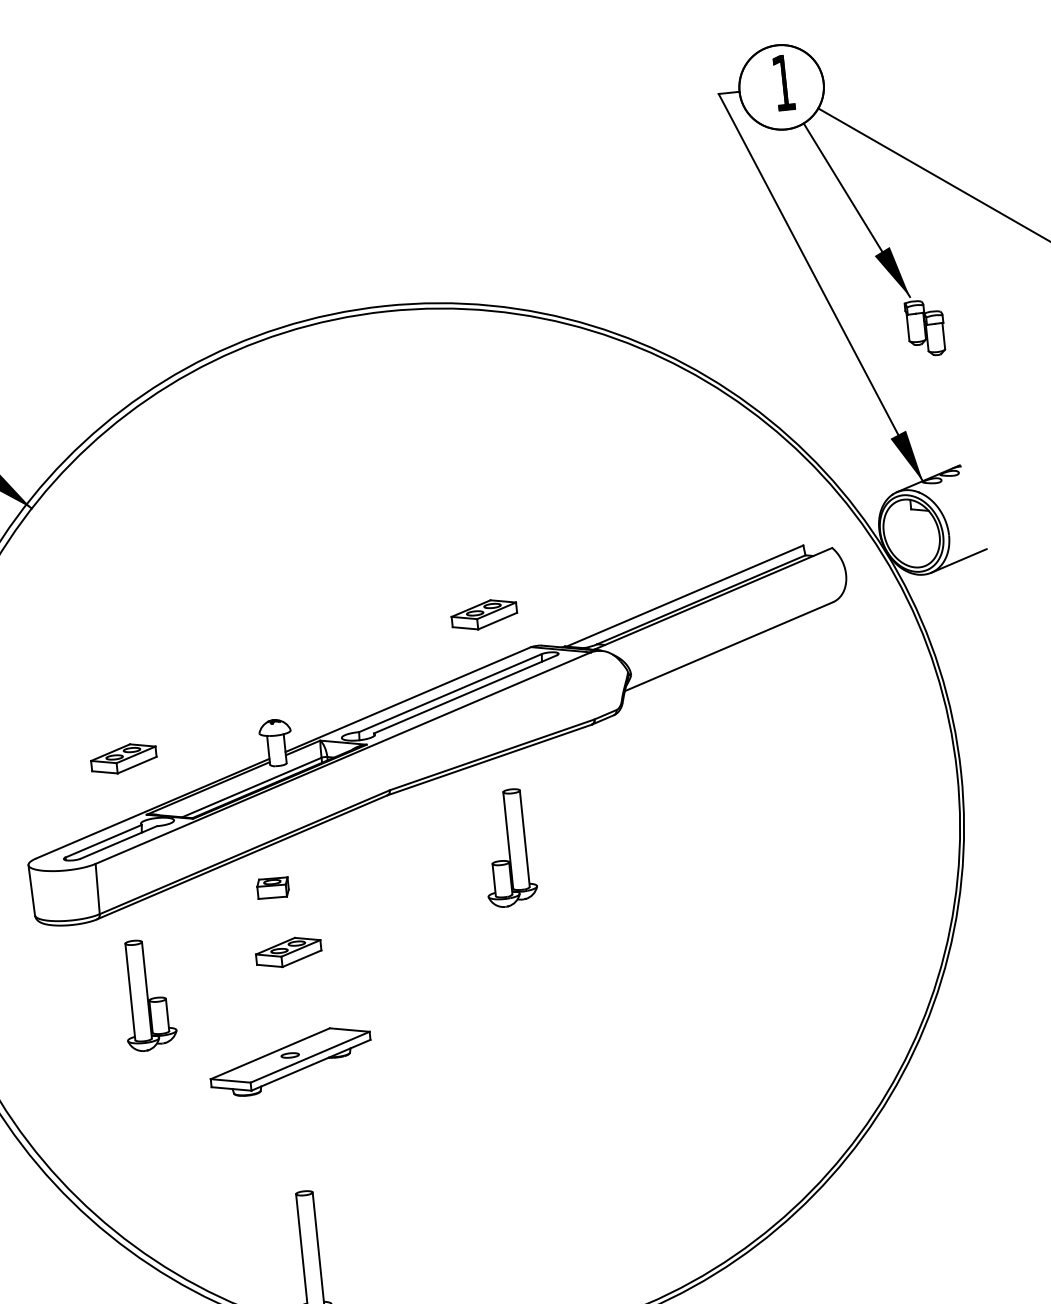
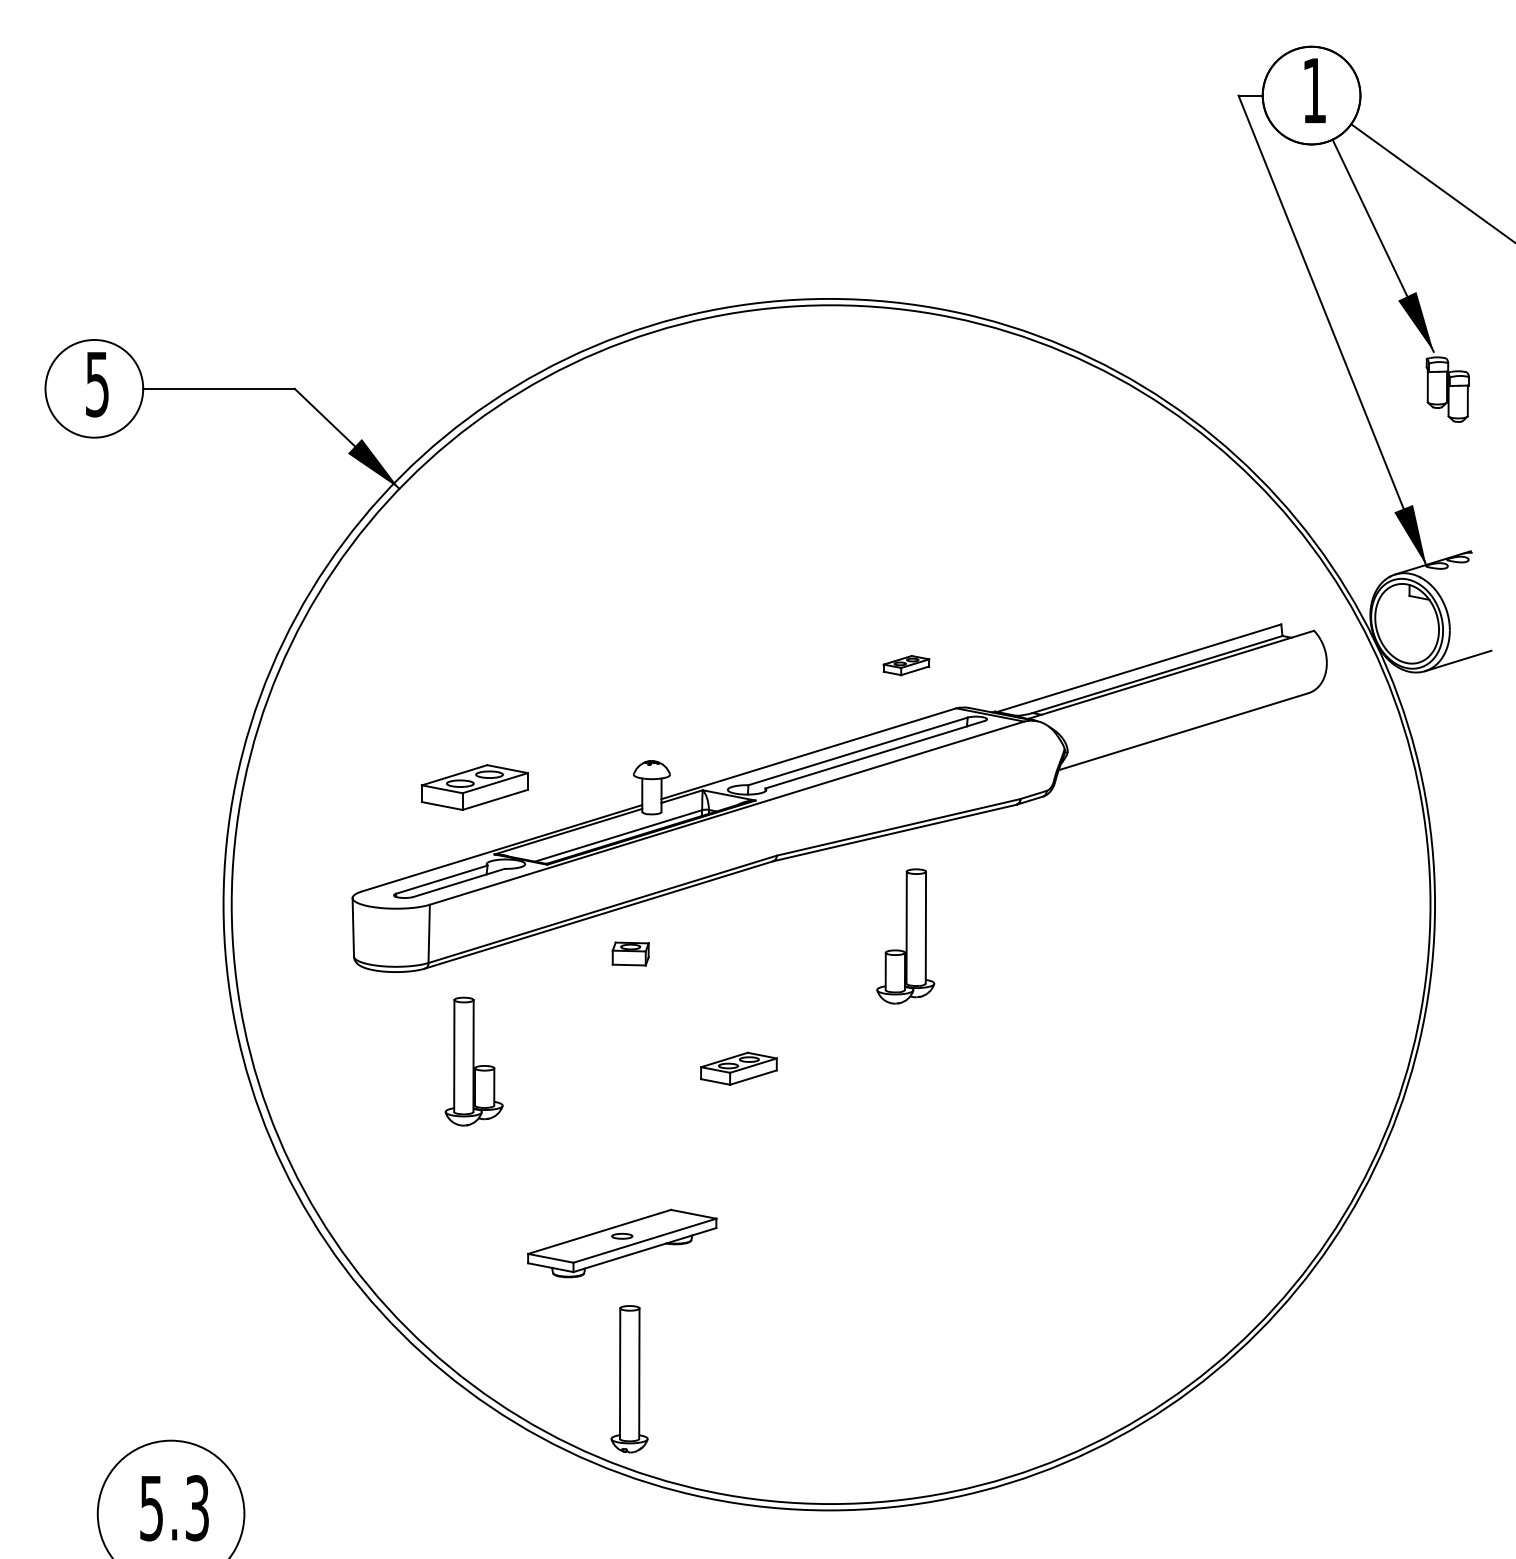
part: (484, 614) -> (906, 665), size x0.6
part: (123, 758) -> (474, 787), size x1.4
part: (288, 952) -> (738, 1068), moved
part: (291, 1061) -> (622, 1243), moved

